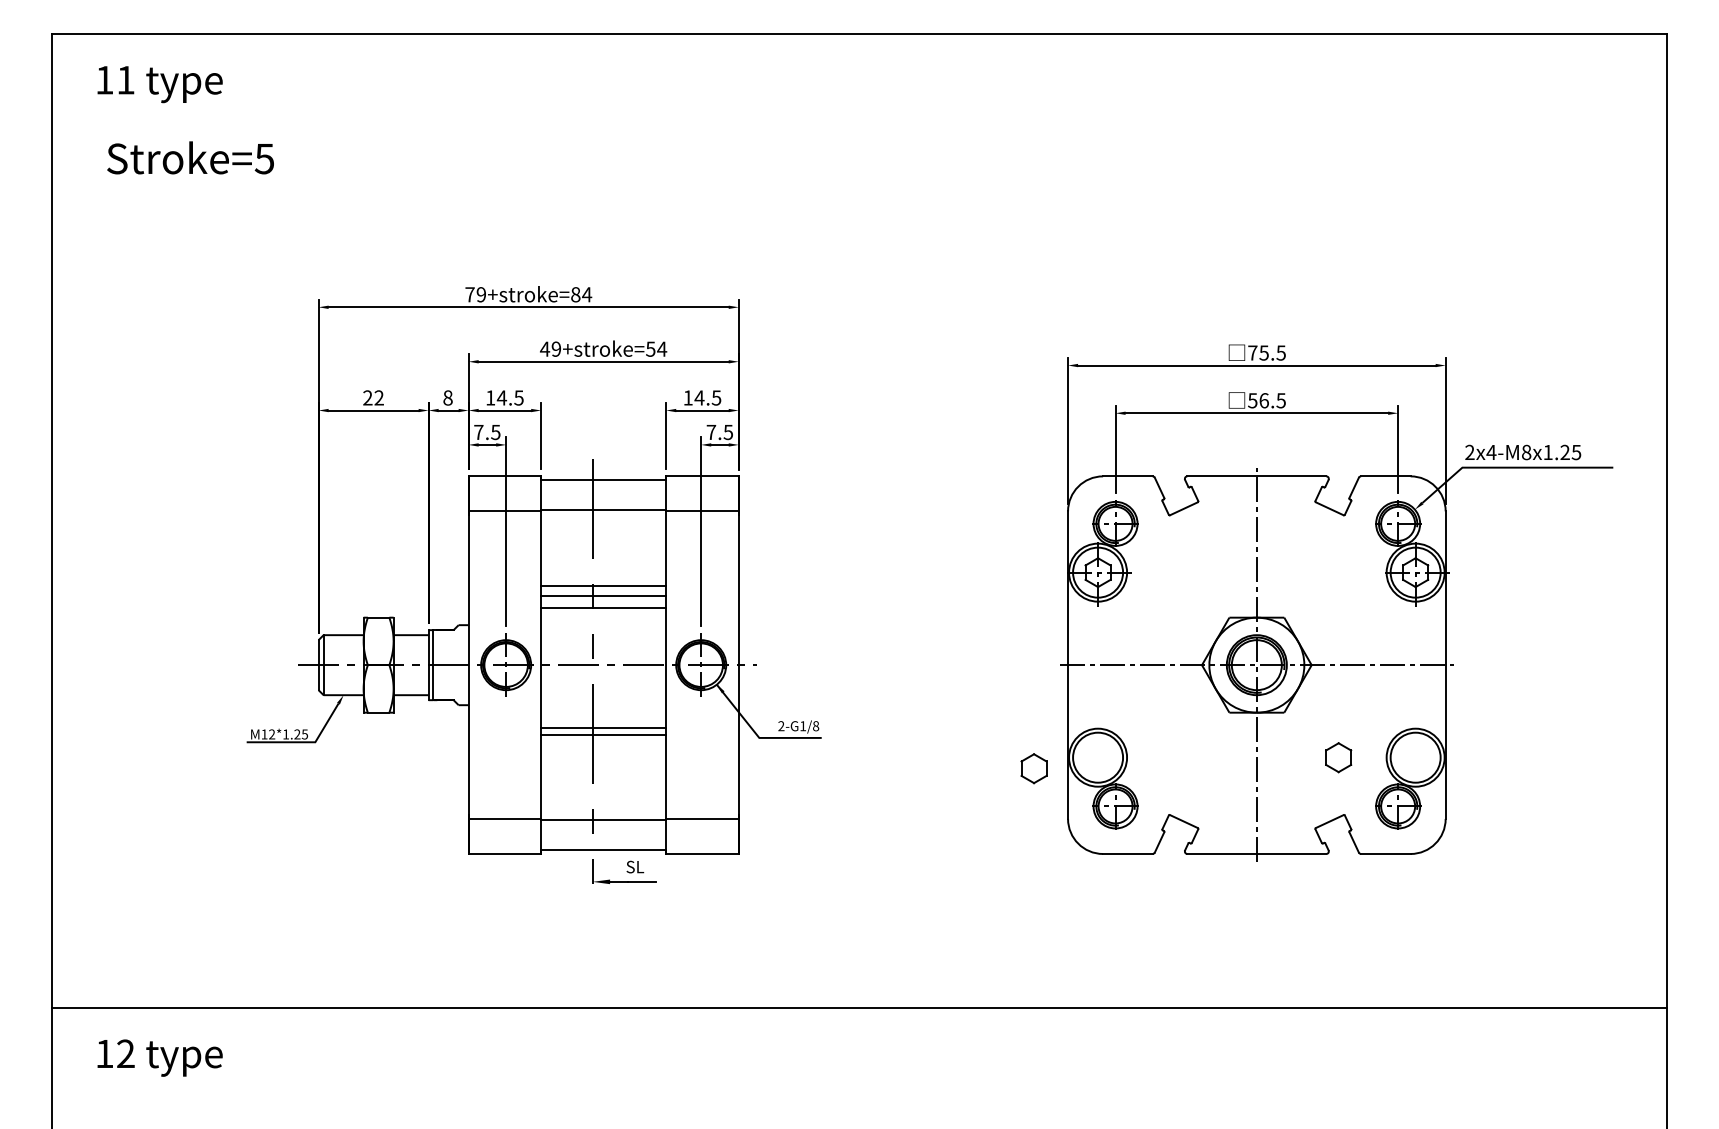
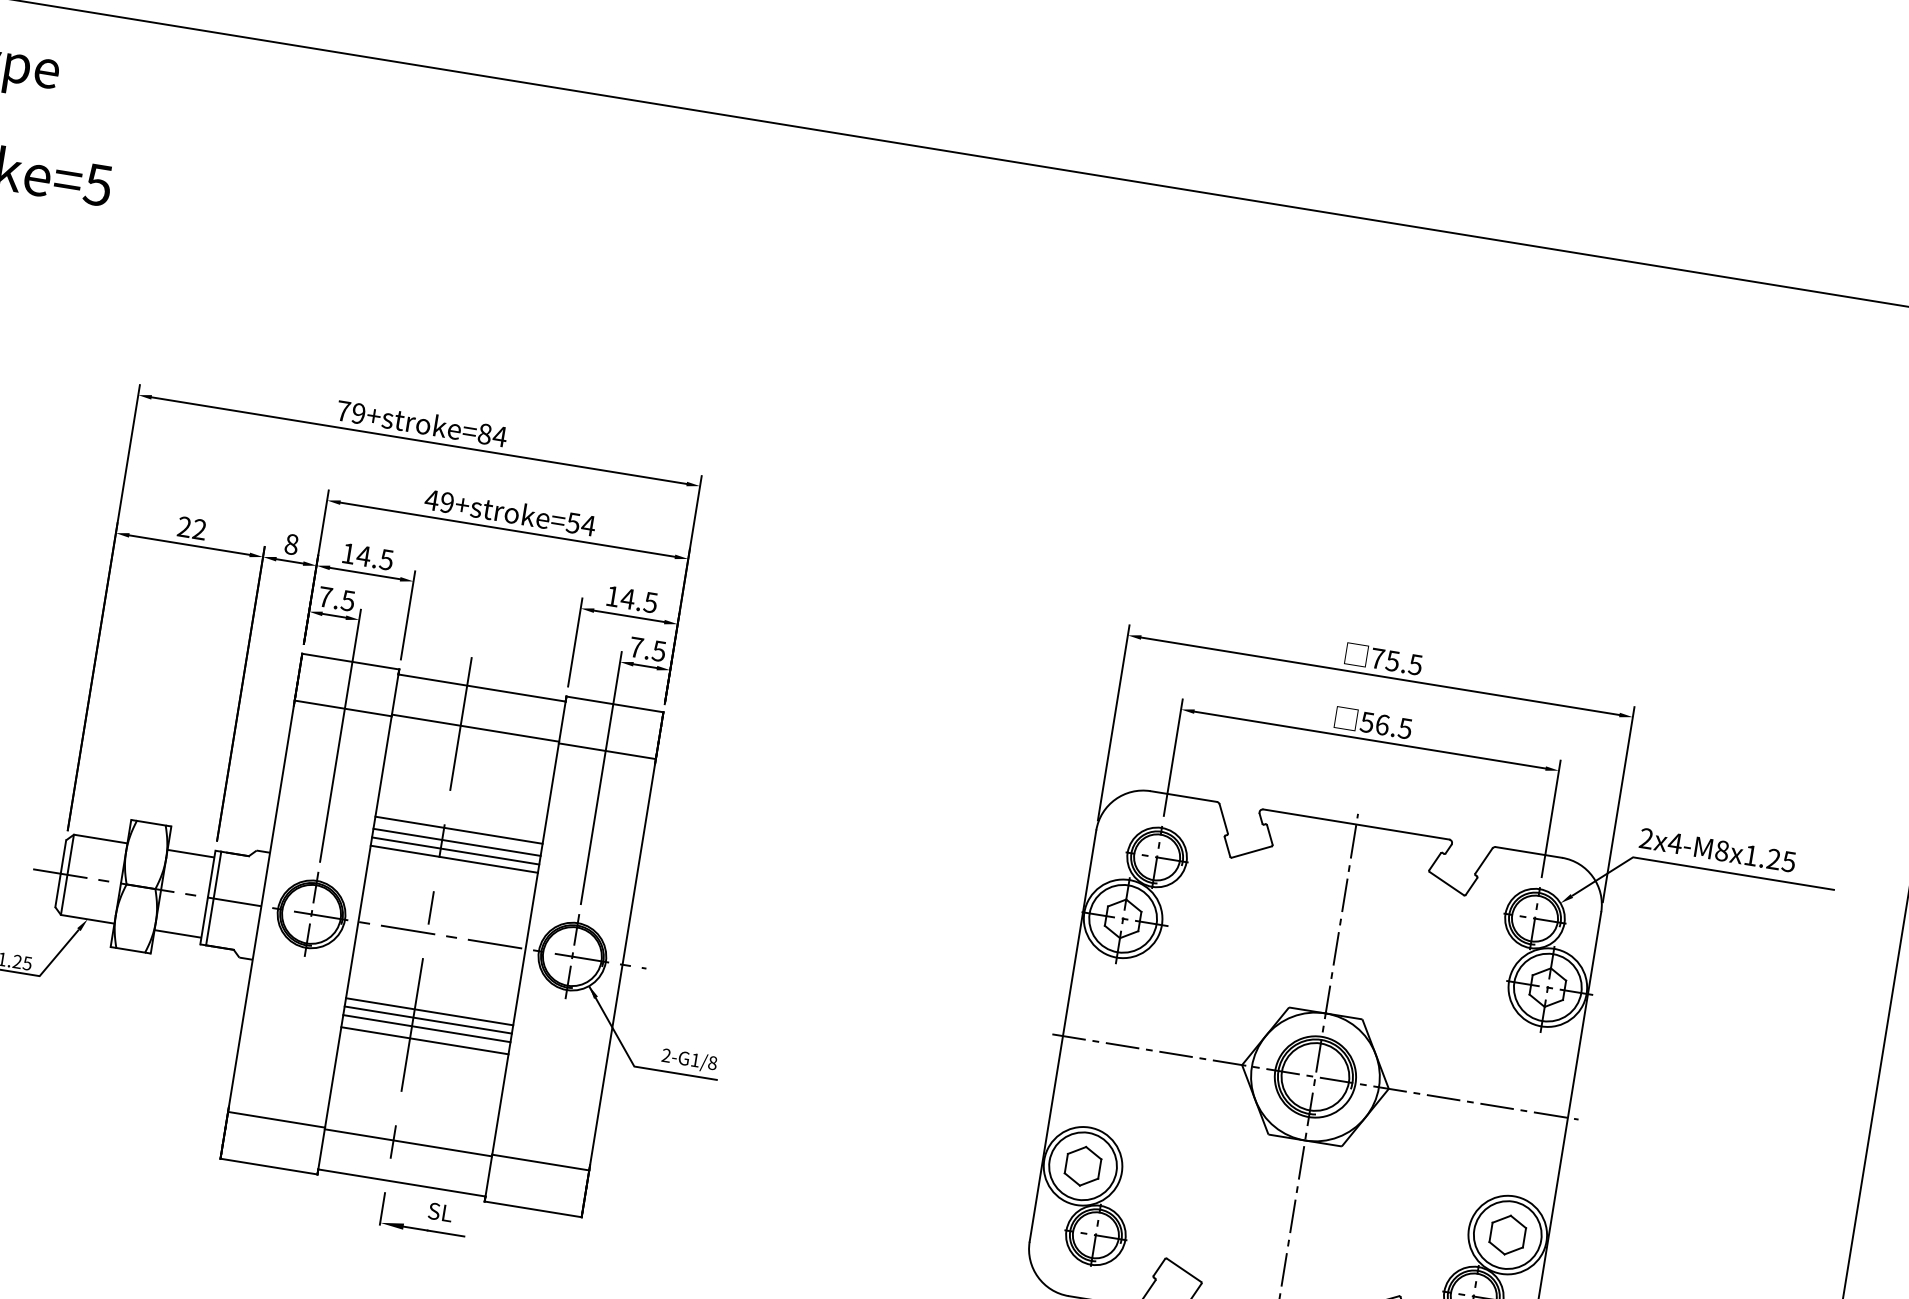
line: (603, 601) -> (455, 850), added
line: (603, 722) -> (429, 1012), added
line: (603, 743) -> (424, 1040), added
part: (1338, 757) -> (1507, 1234), moved
part: (1033, 768) -> (1082, 1165), moved

